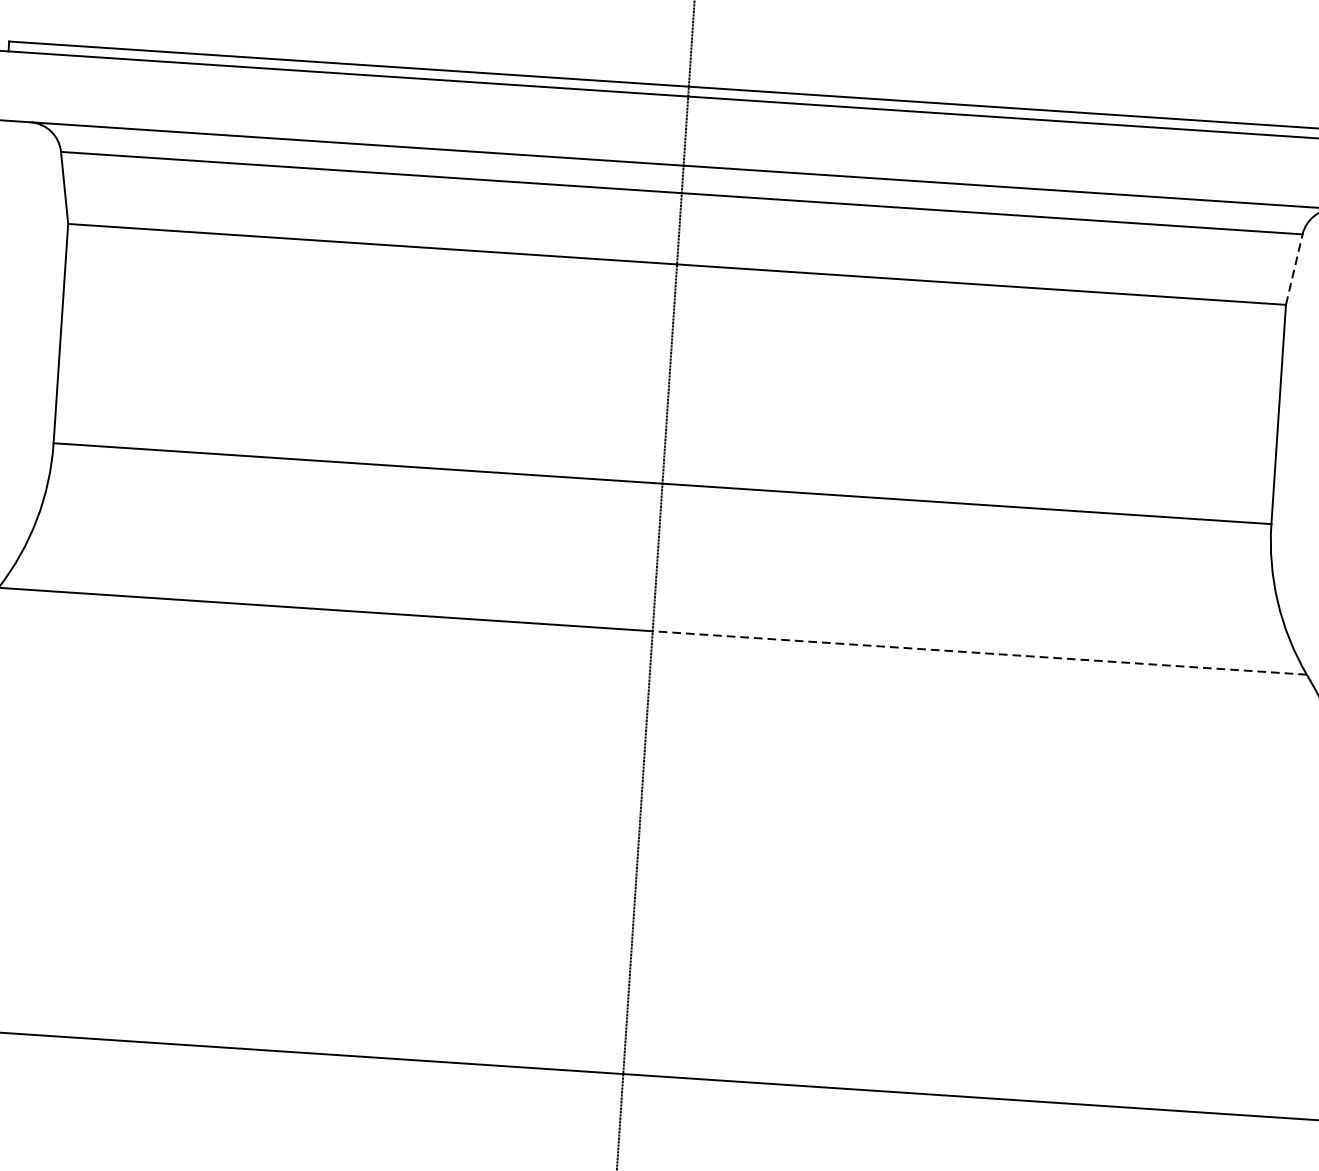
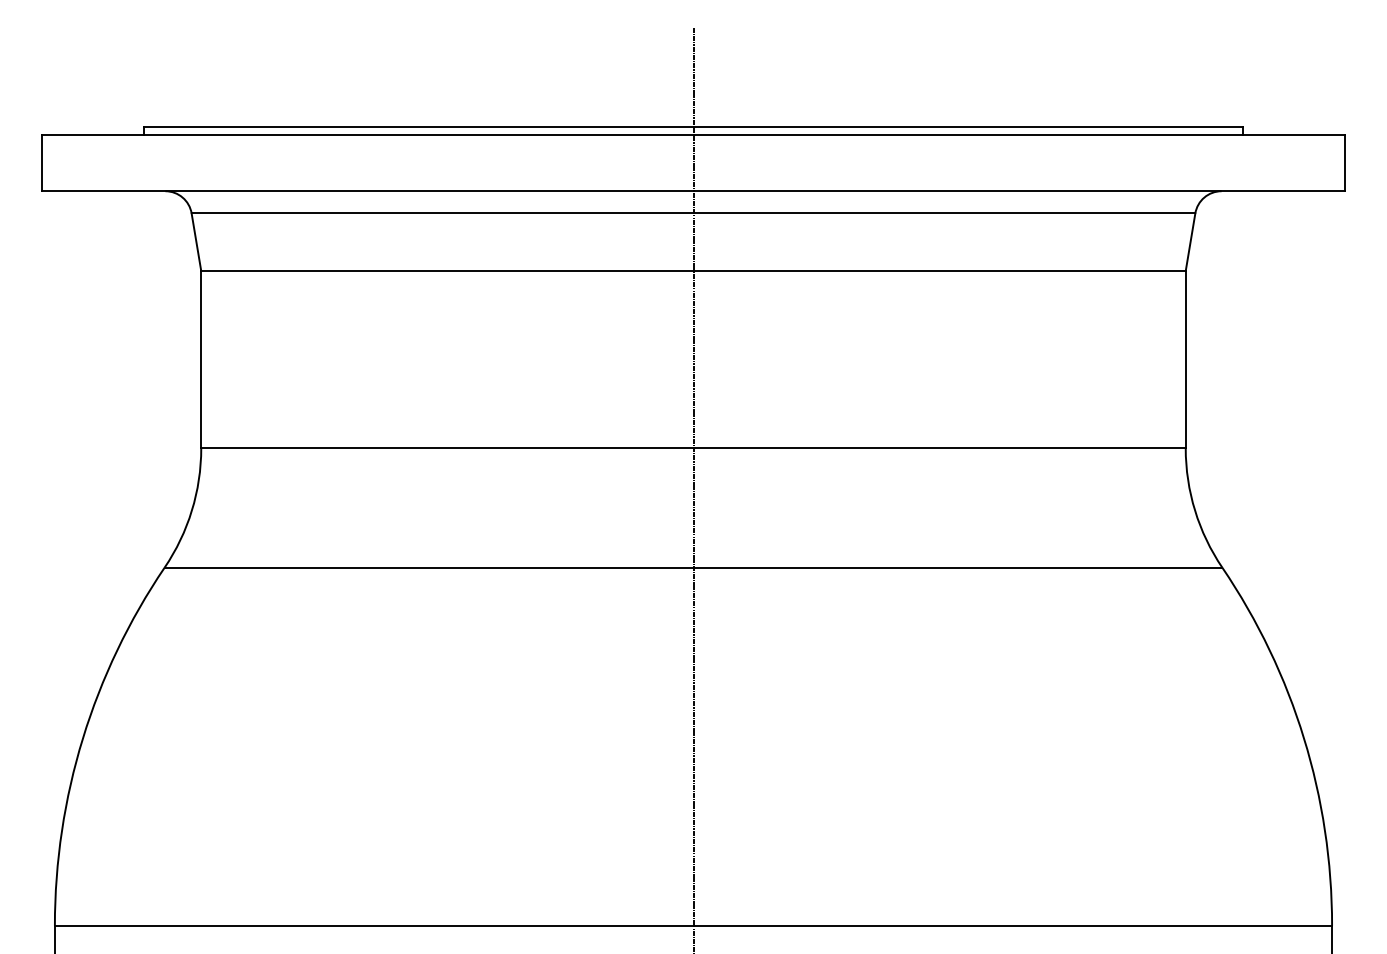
line: (1294, 268) -> (1190, 241), dashed -> solid
line: (979, 652) -> (957, 567), dashed -> solid

